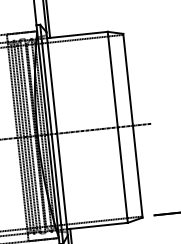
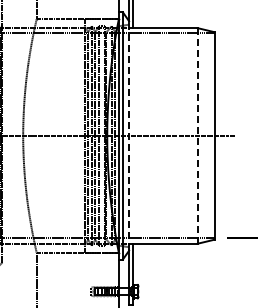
line: (117, 126) -> (197, 135), solid -> dashed
line: (57, 133) -> (129, 135), solid -> dashed

